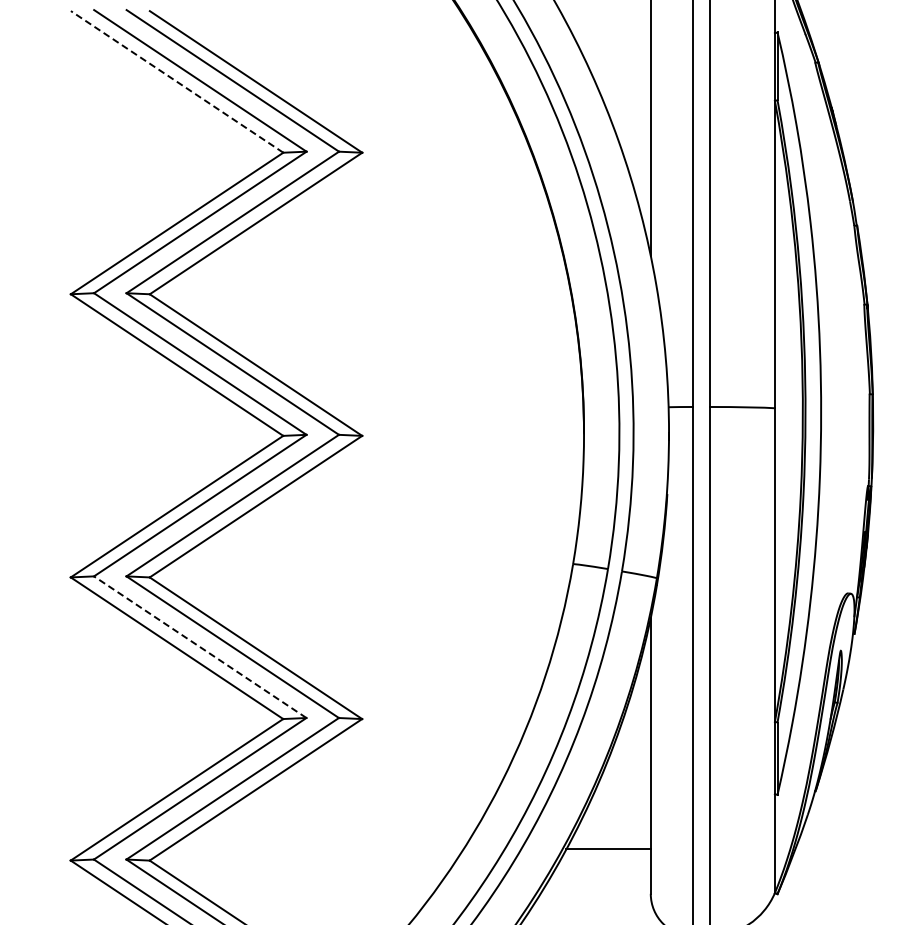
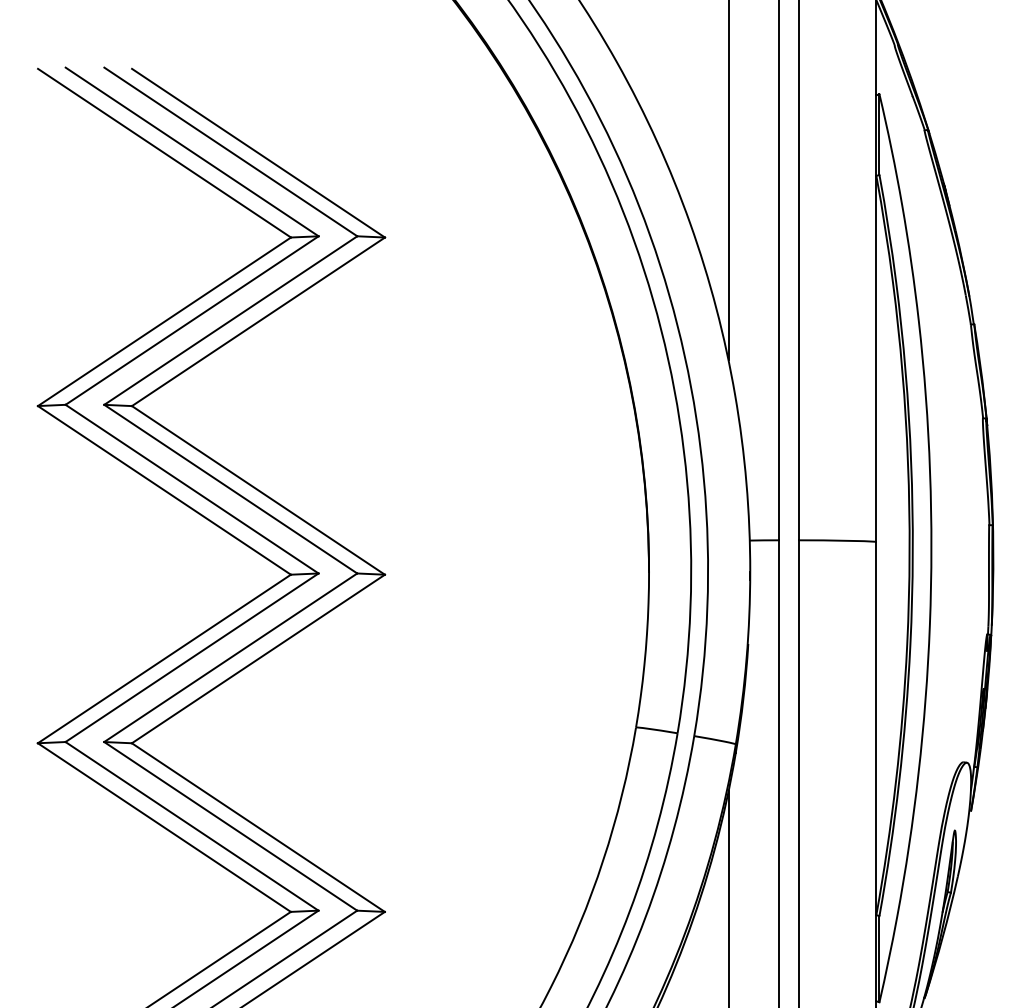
line: (177, 81) -> (164, 152), dashed -> solid
line: (200, 647) -> (192, 826), dashed -> solid

